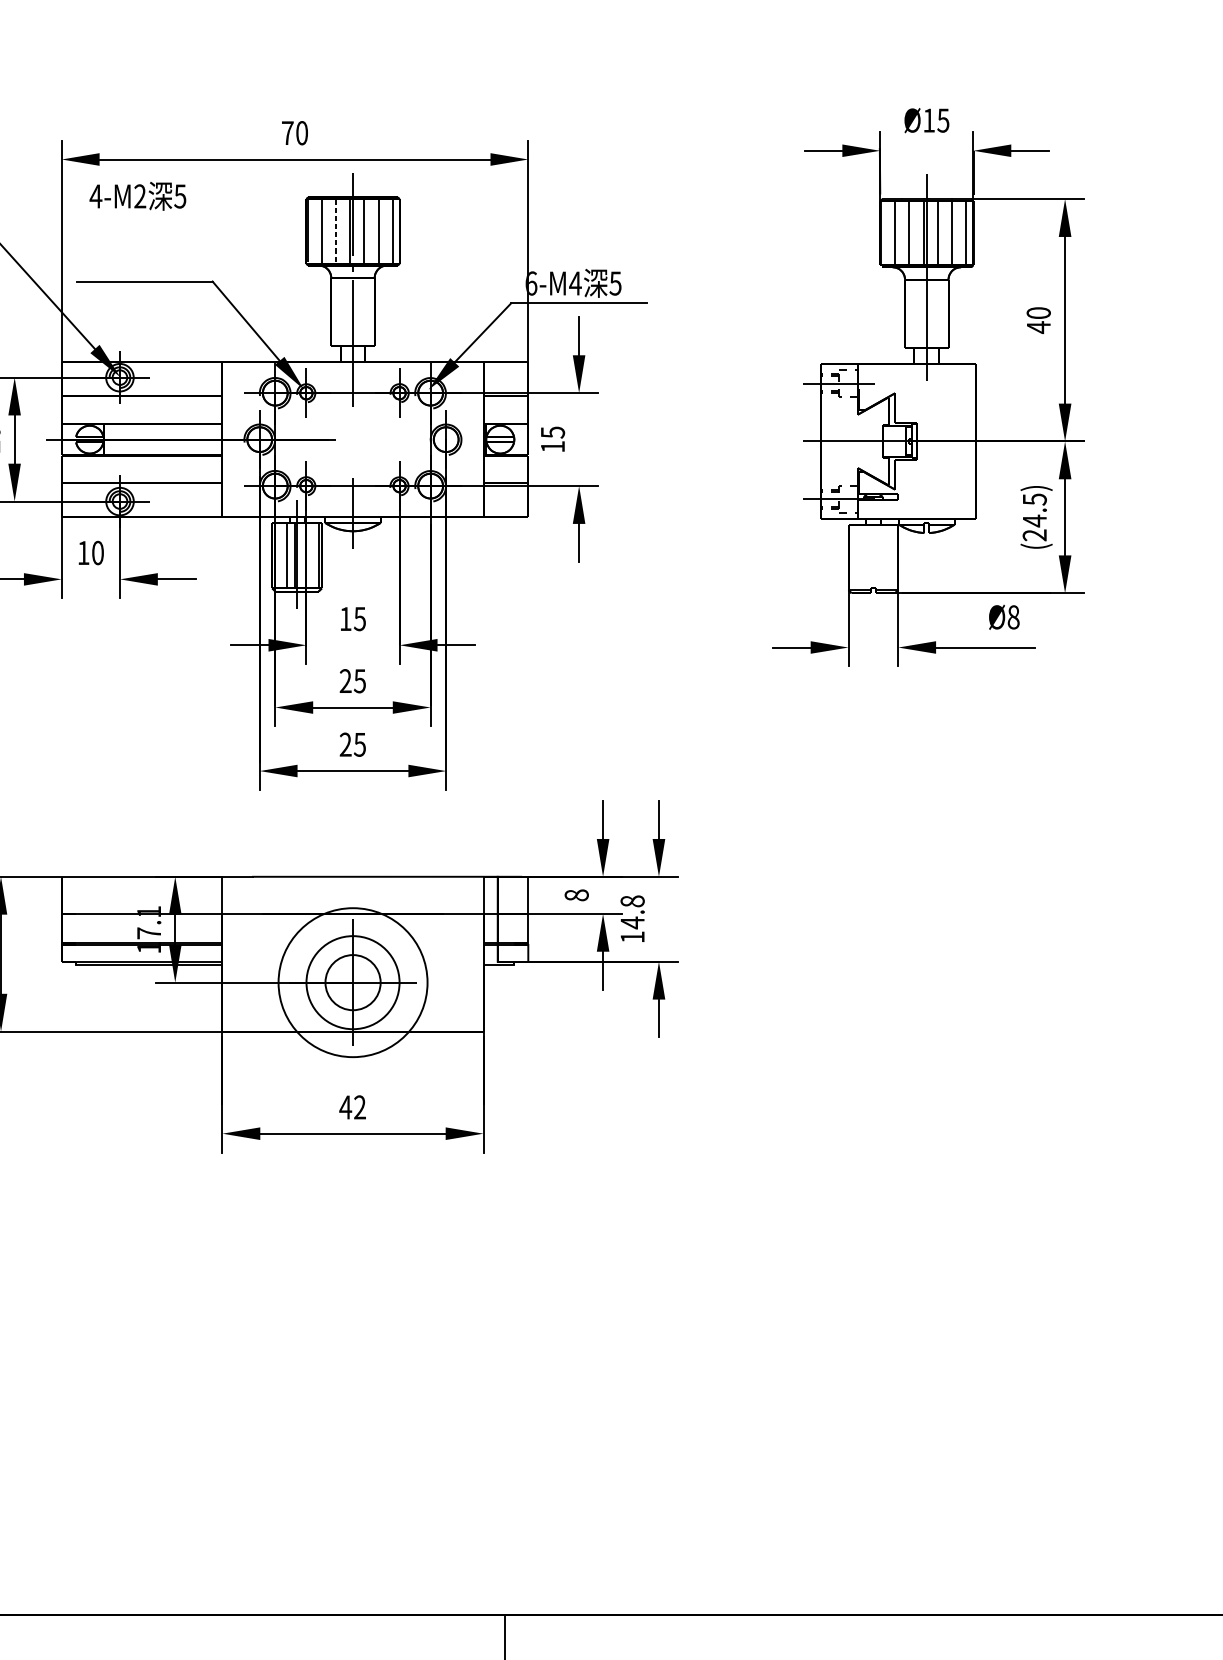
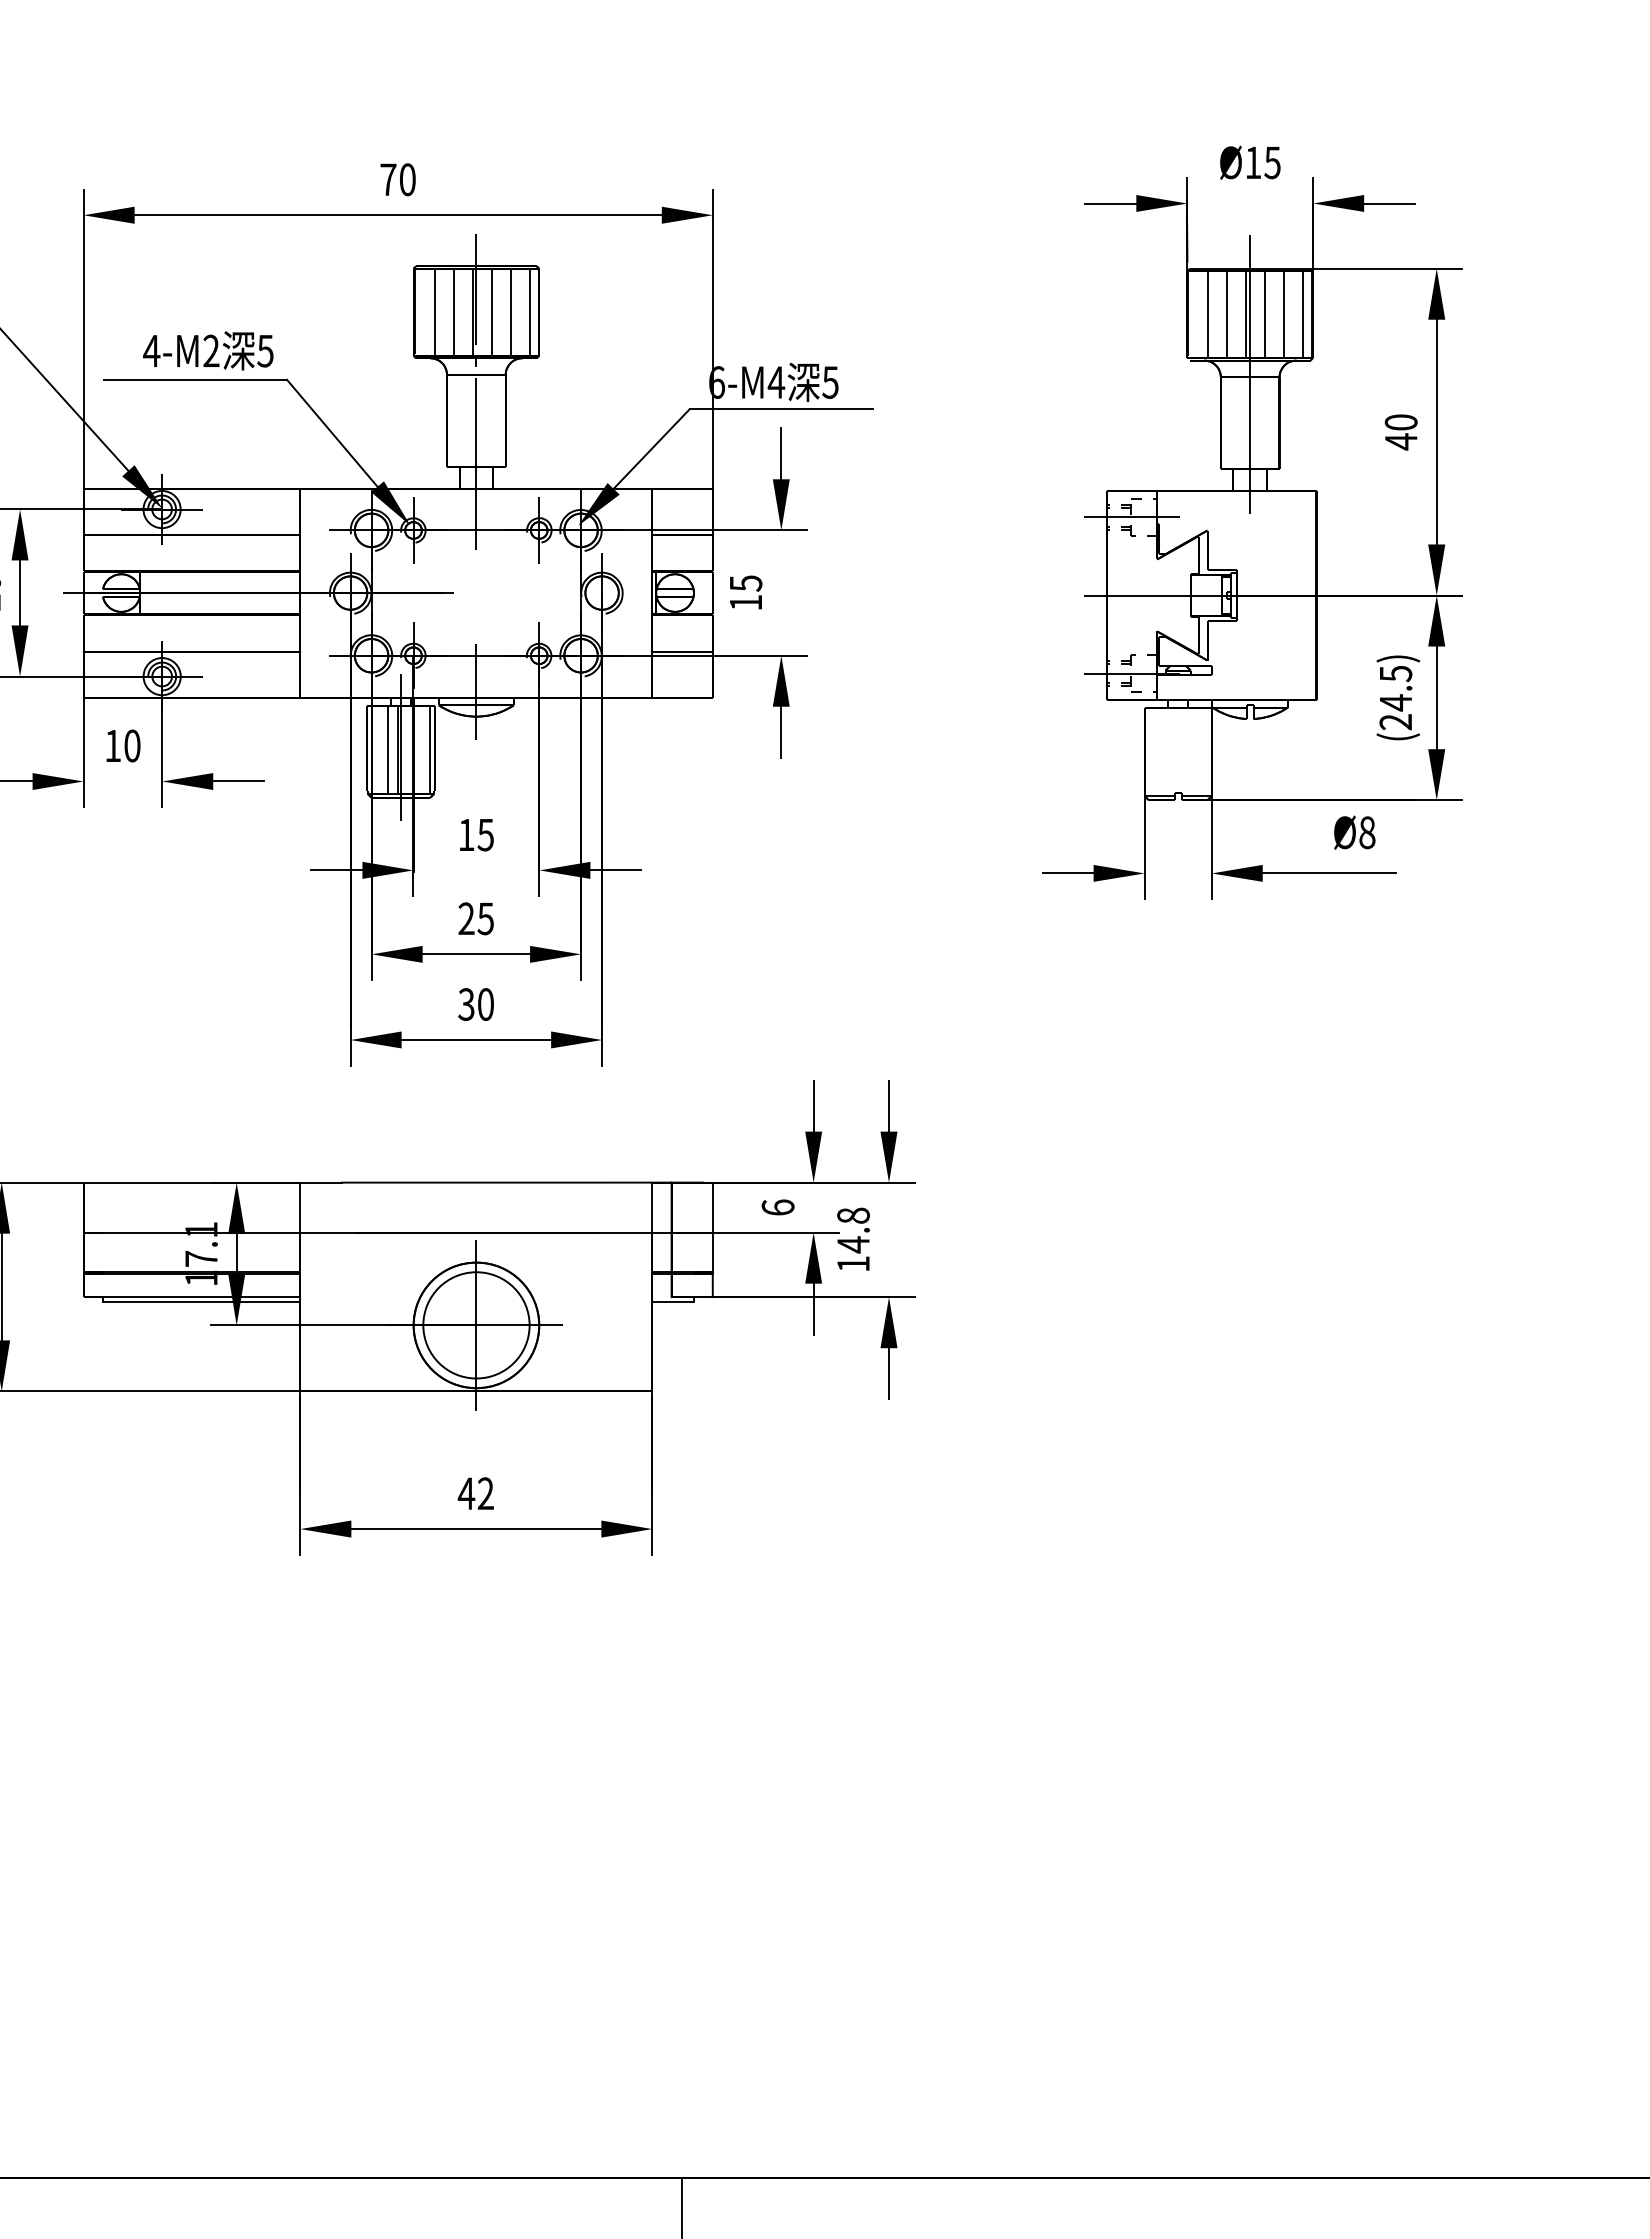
text: (138, 196) -> (208, 350), moved
line: (336, 230) -> (453, 311), dashed -> solid
text: (352, 744) -> (475, 1004), 25 -> 30
text: (576, 895) -> (777, 1207), 8 -> 6
circle: (353, 982) -> (476, 1325), size x0.62
circle: (353, 982) -> (476, 1325), size x1.43

